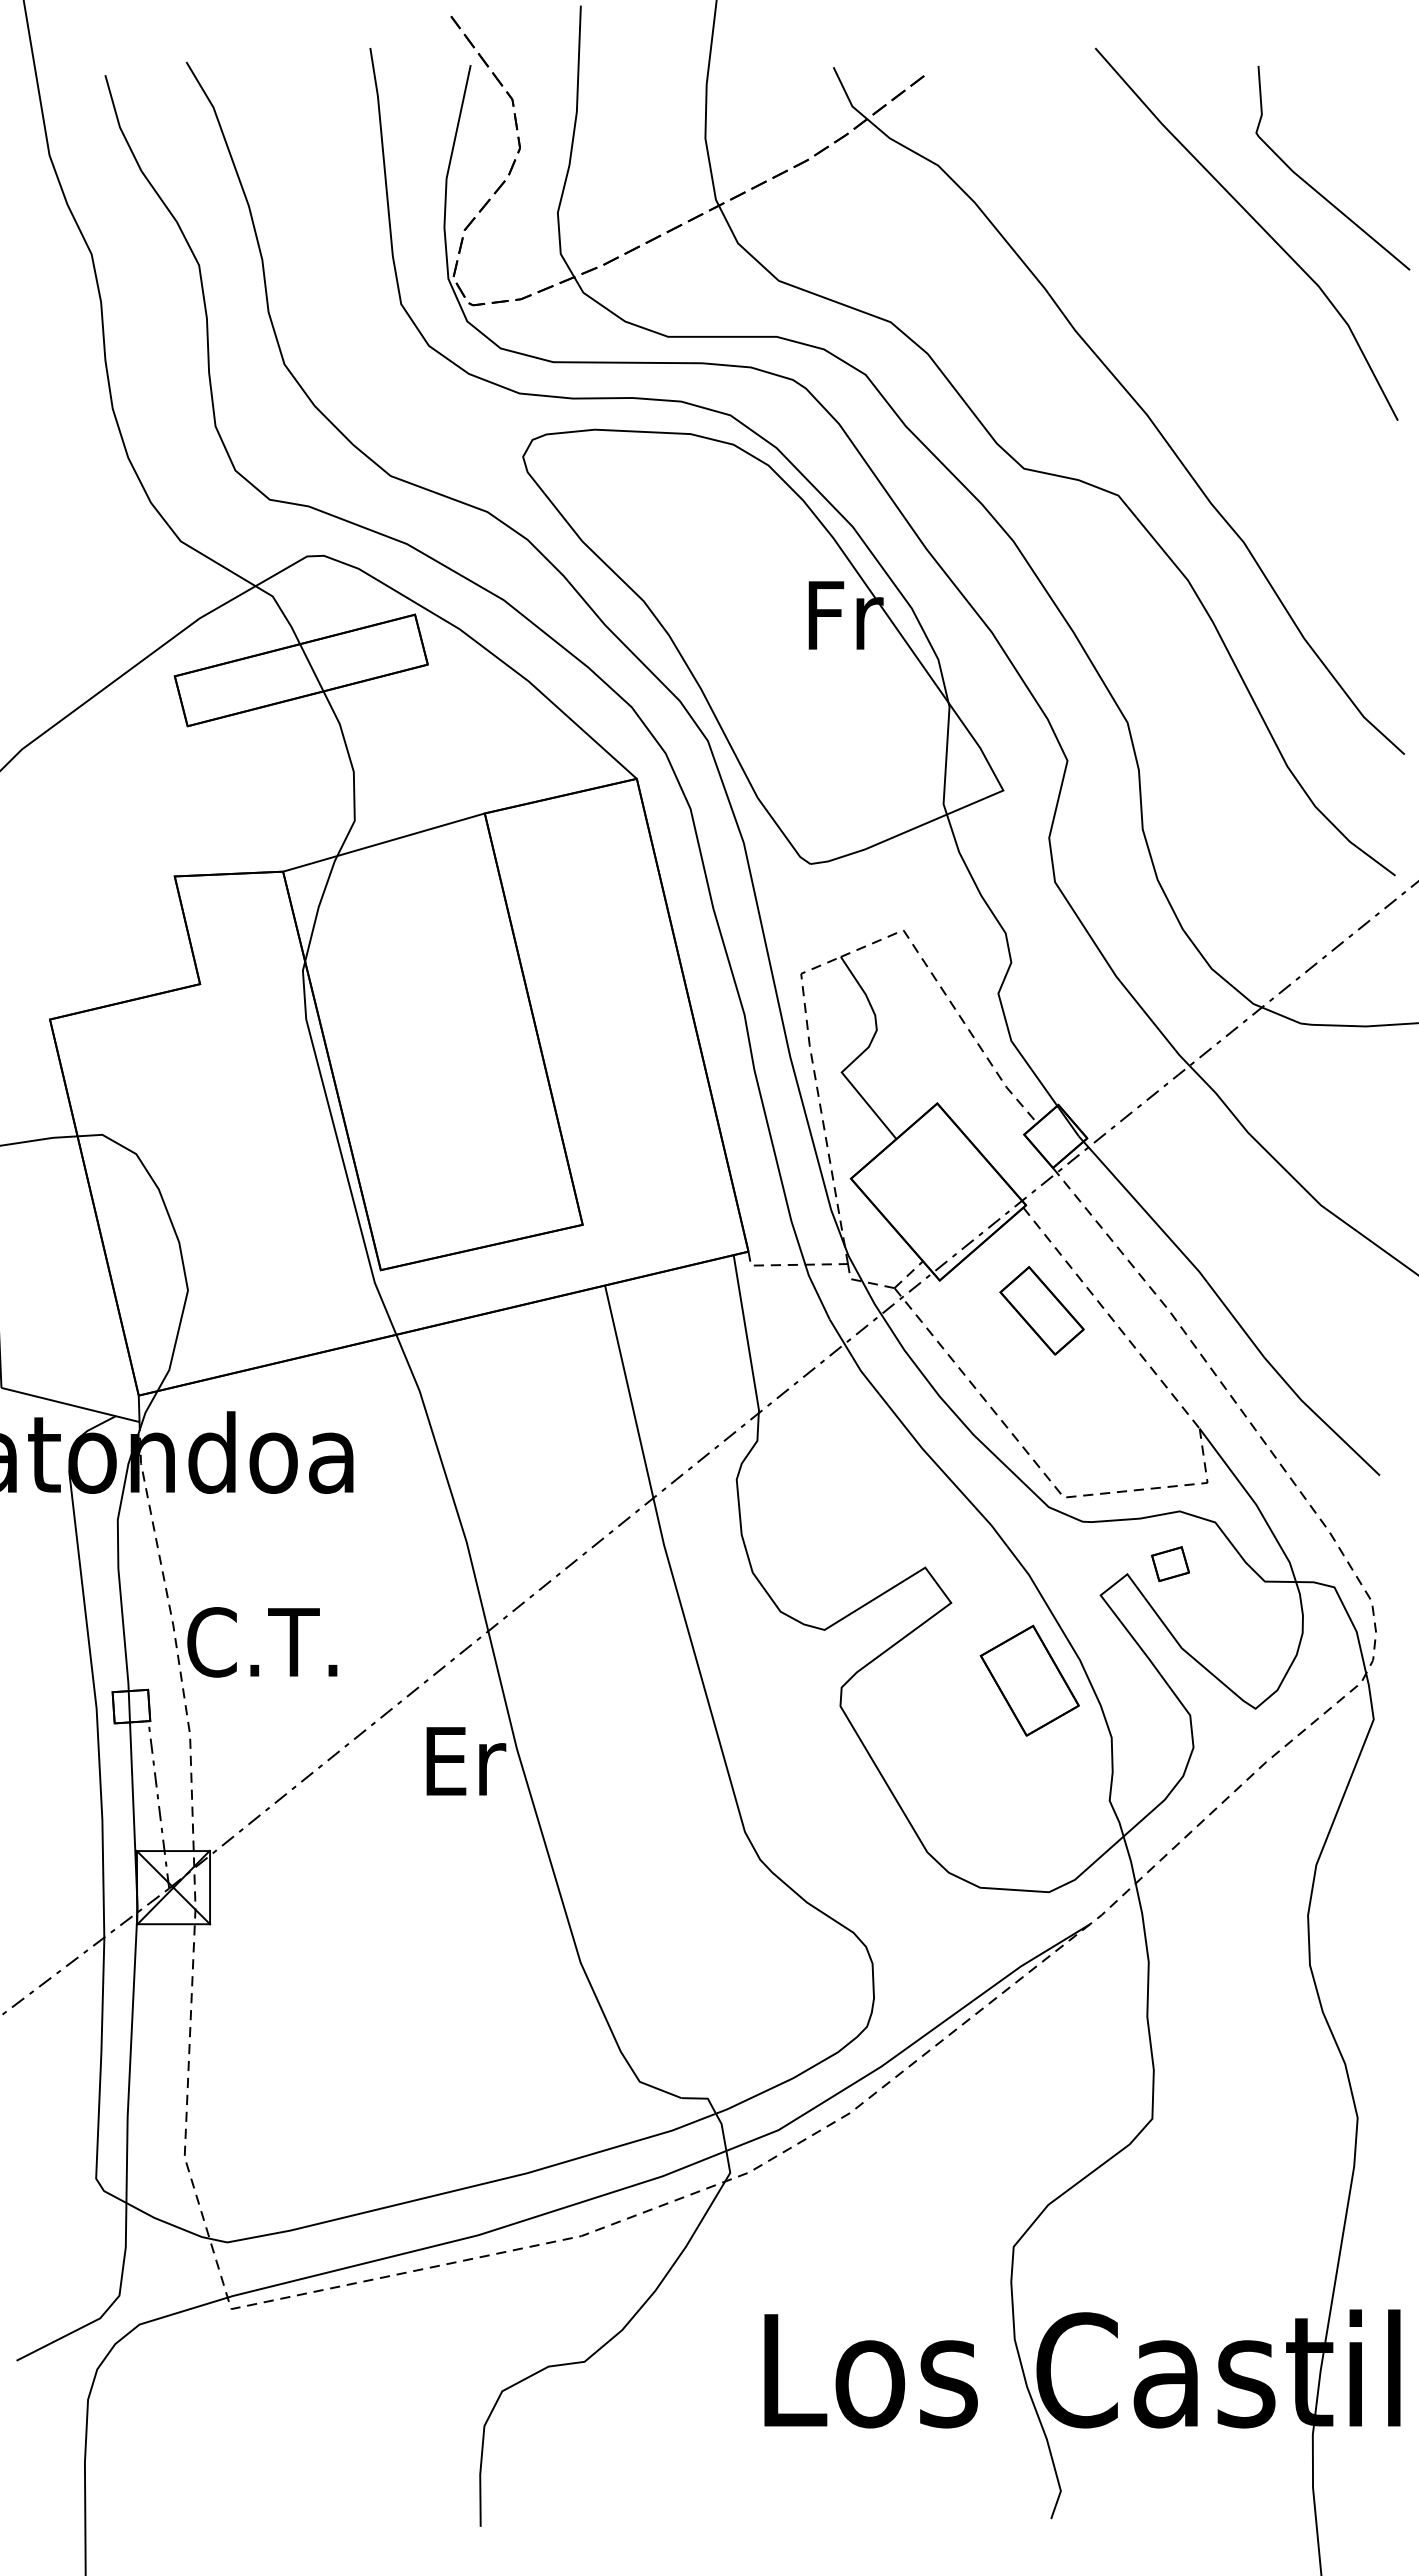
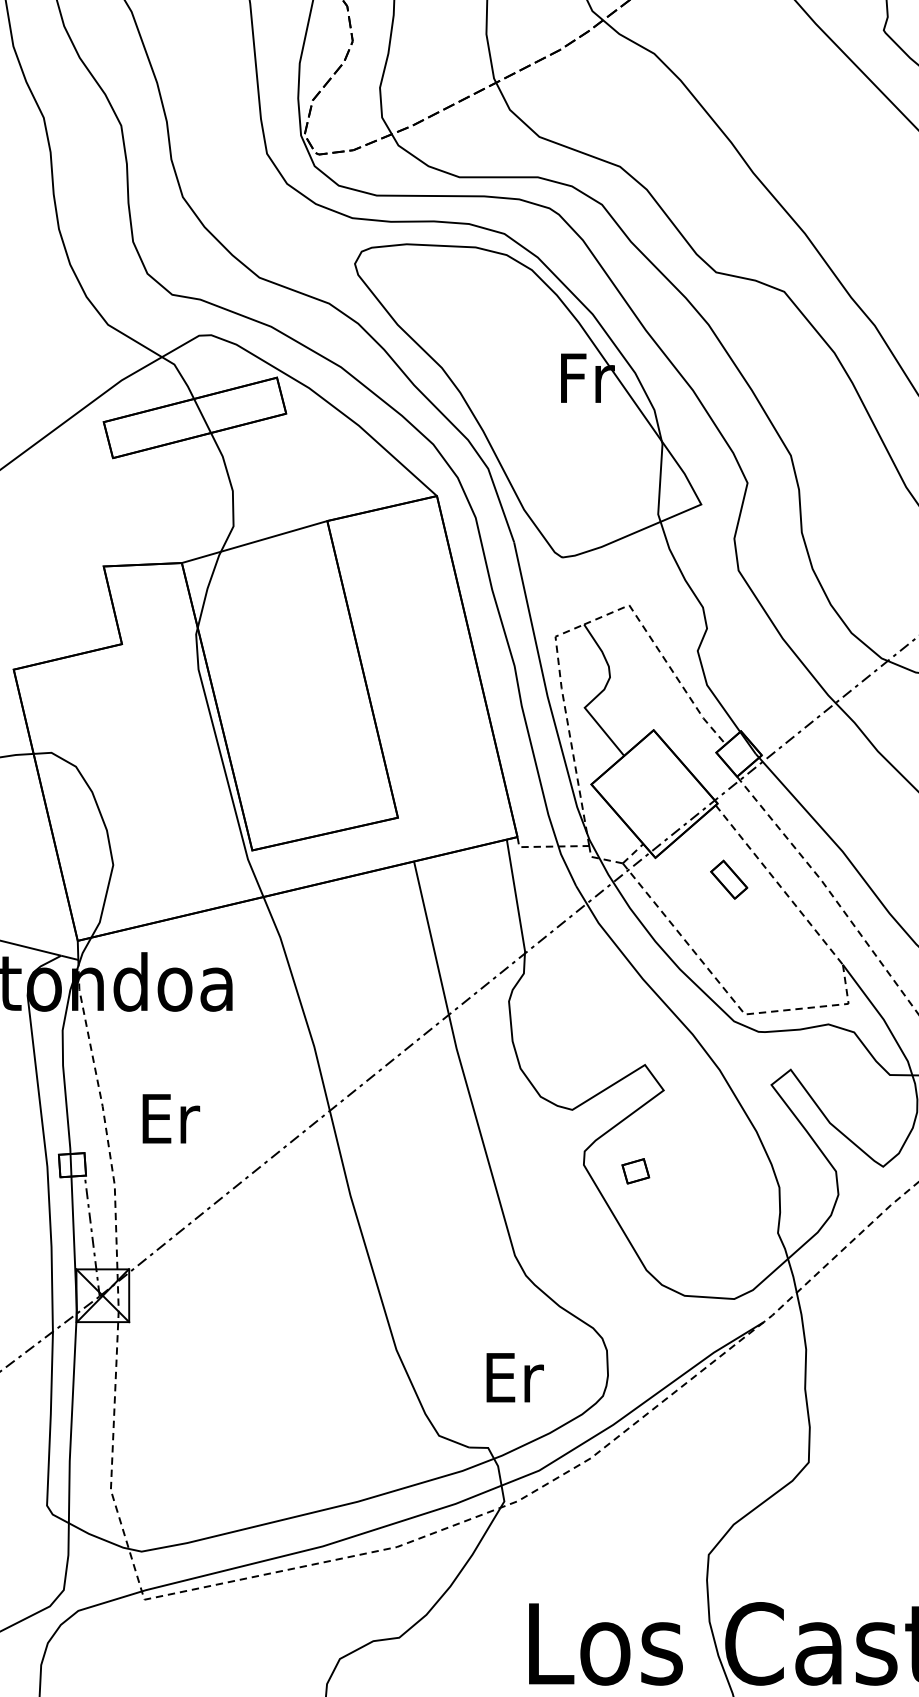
part: (1041, 1310) -> (728, 879), size x0.6
part: (1170, 1563) -> (635, 1170), moved
text: (262, 1642) -> (167, 1118), C.T. -> Er
part: (1029, 1680) -> (720, 1146), removed
text: (466, 1761) -> (515, 1377), moved

